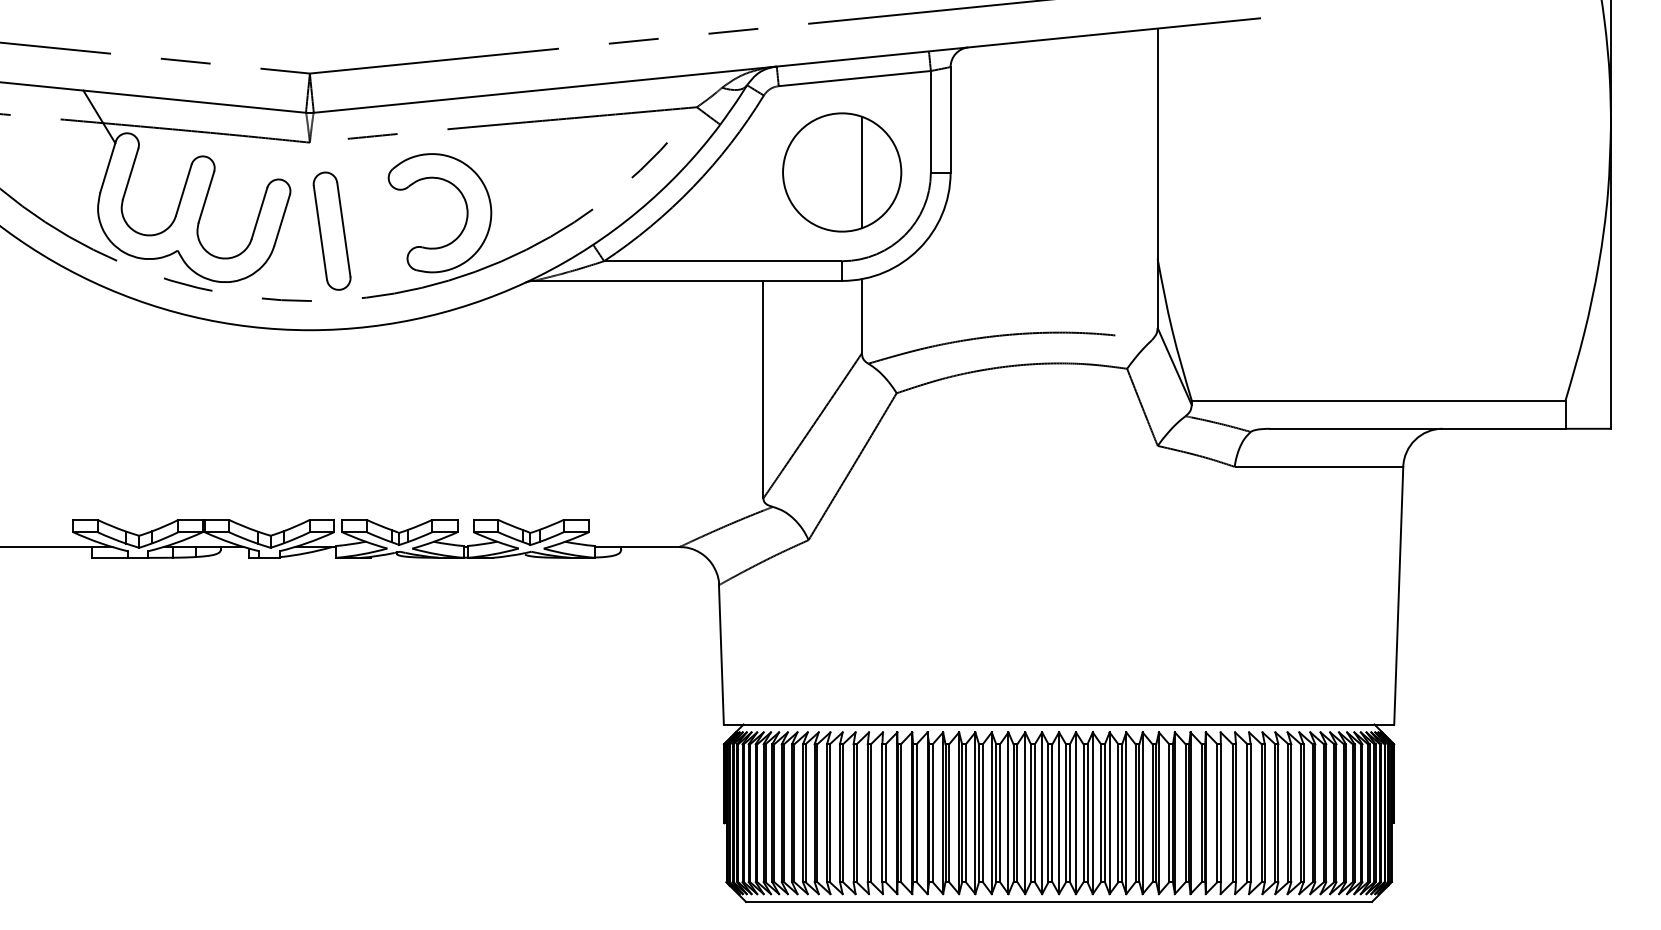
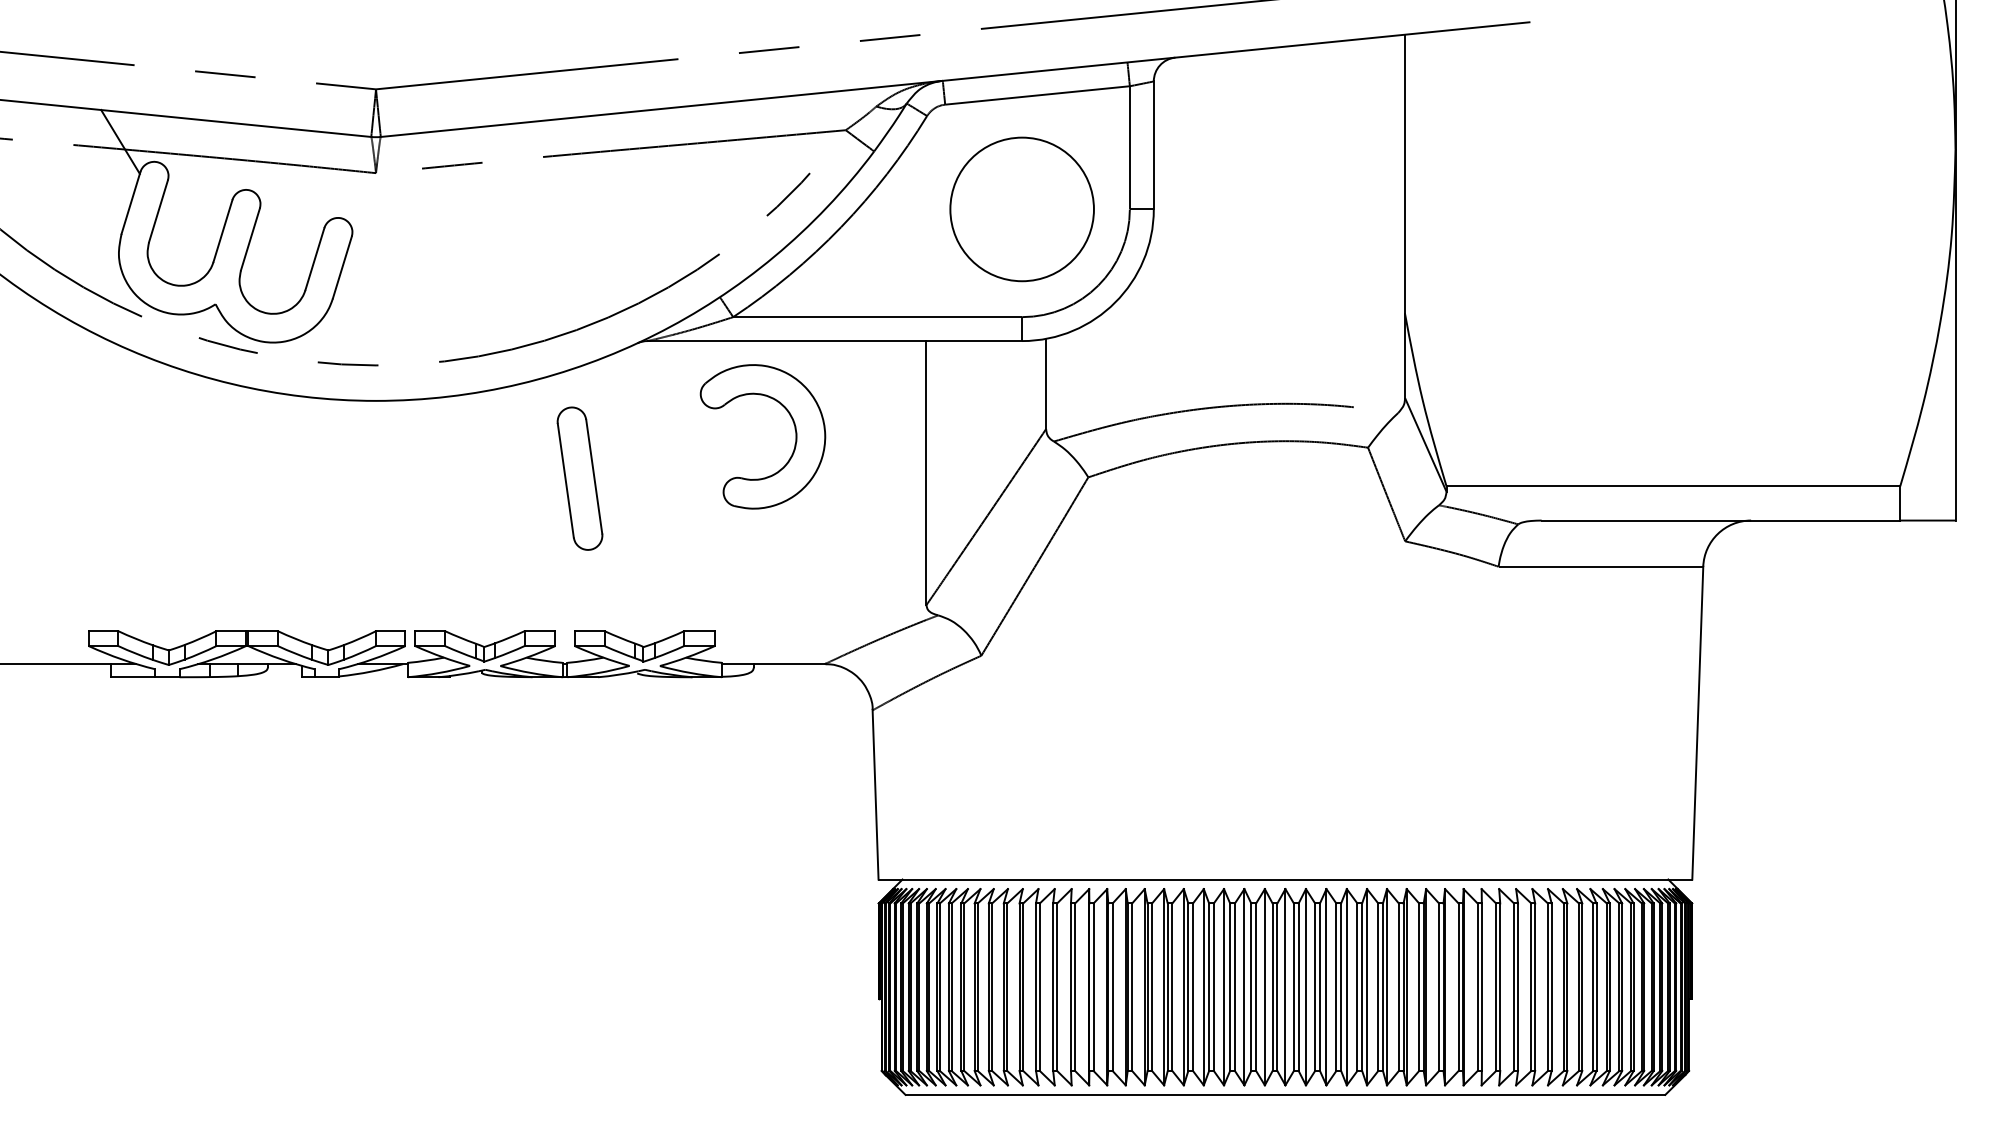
line: (862, 172) -> (1046, 209), removed
part: (465, 207) -> (794, 429), moved
part: (331, 231) -> (579, 478), moved

